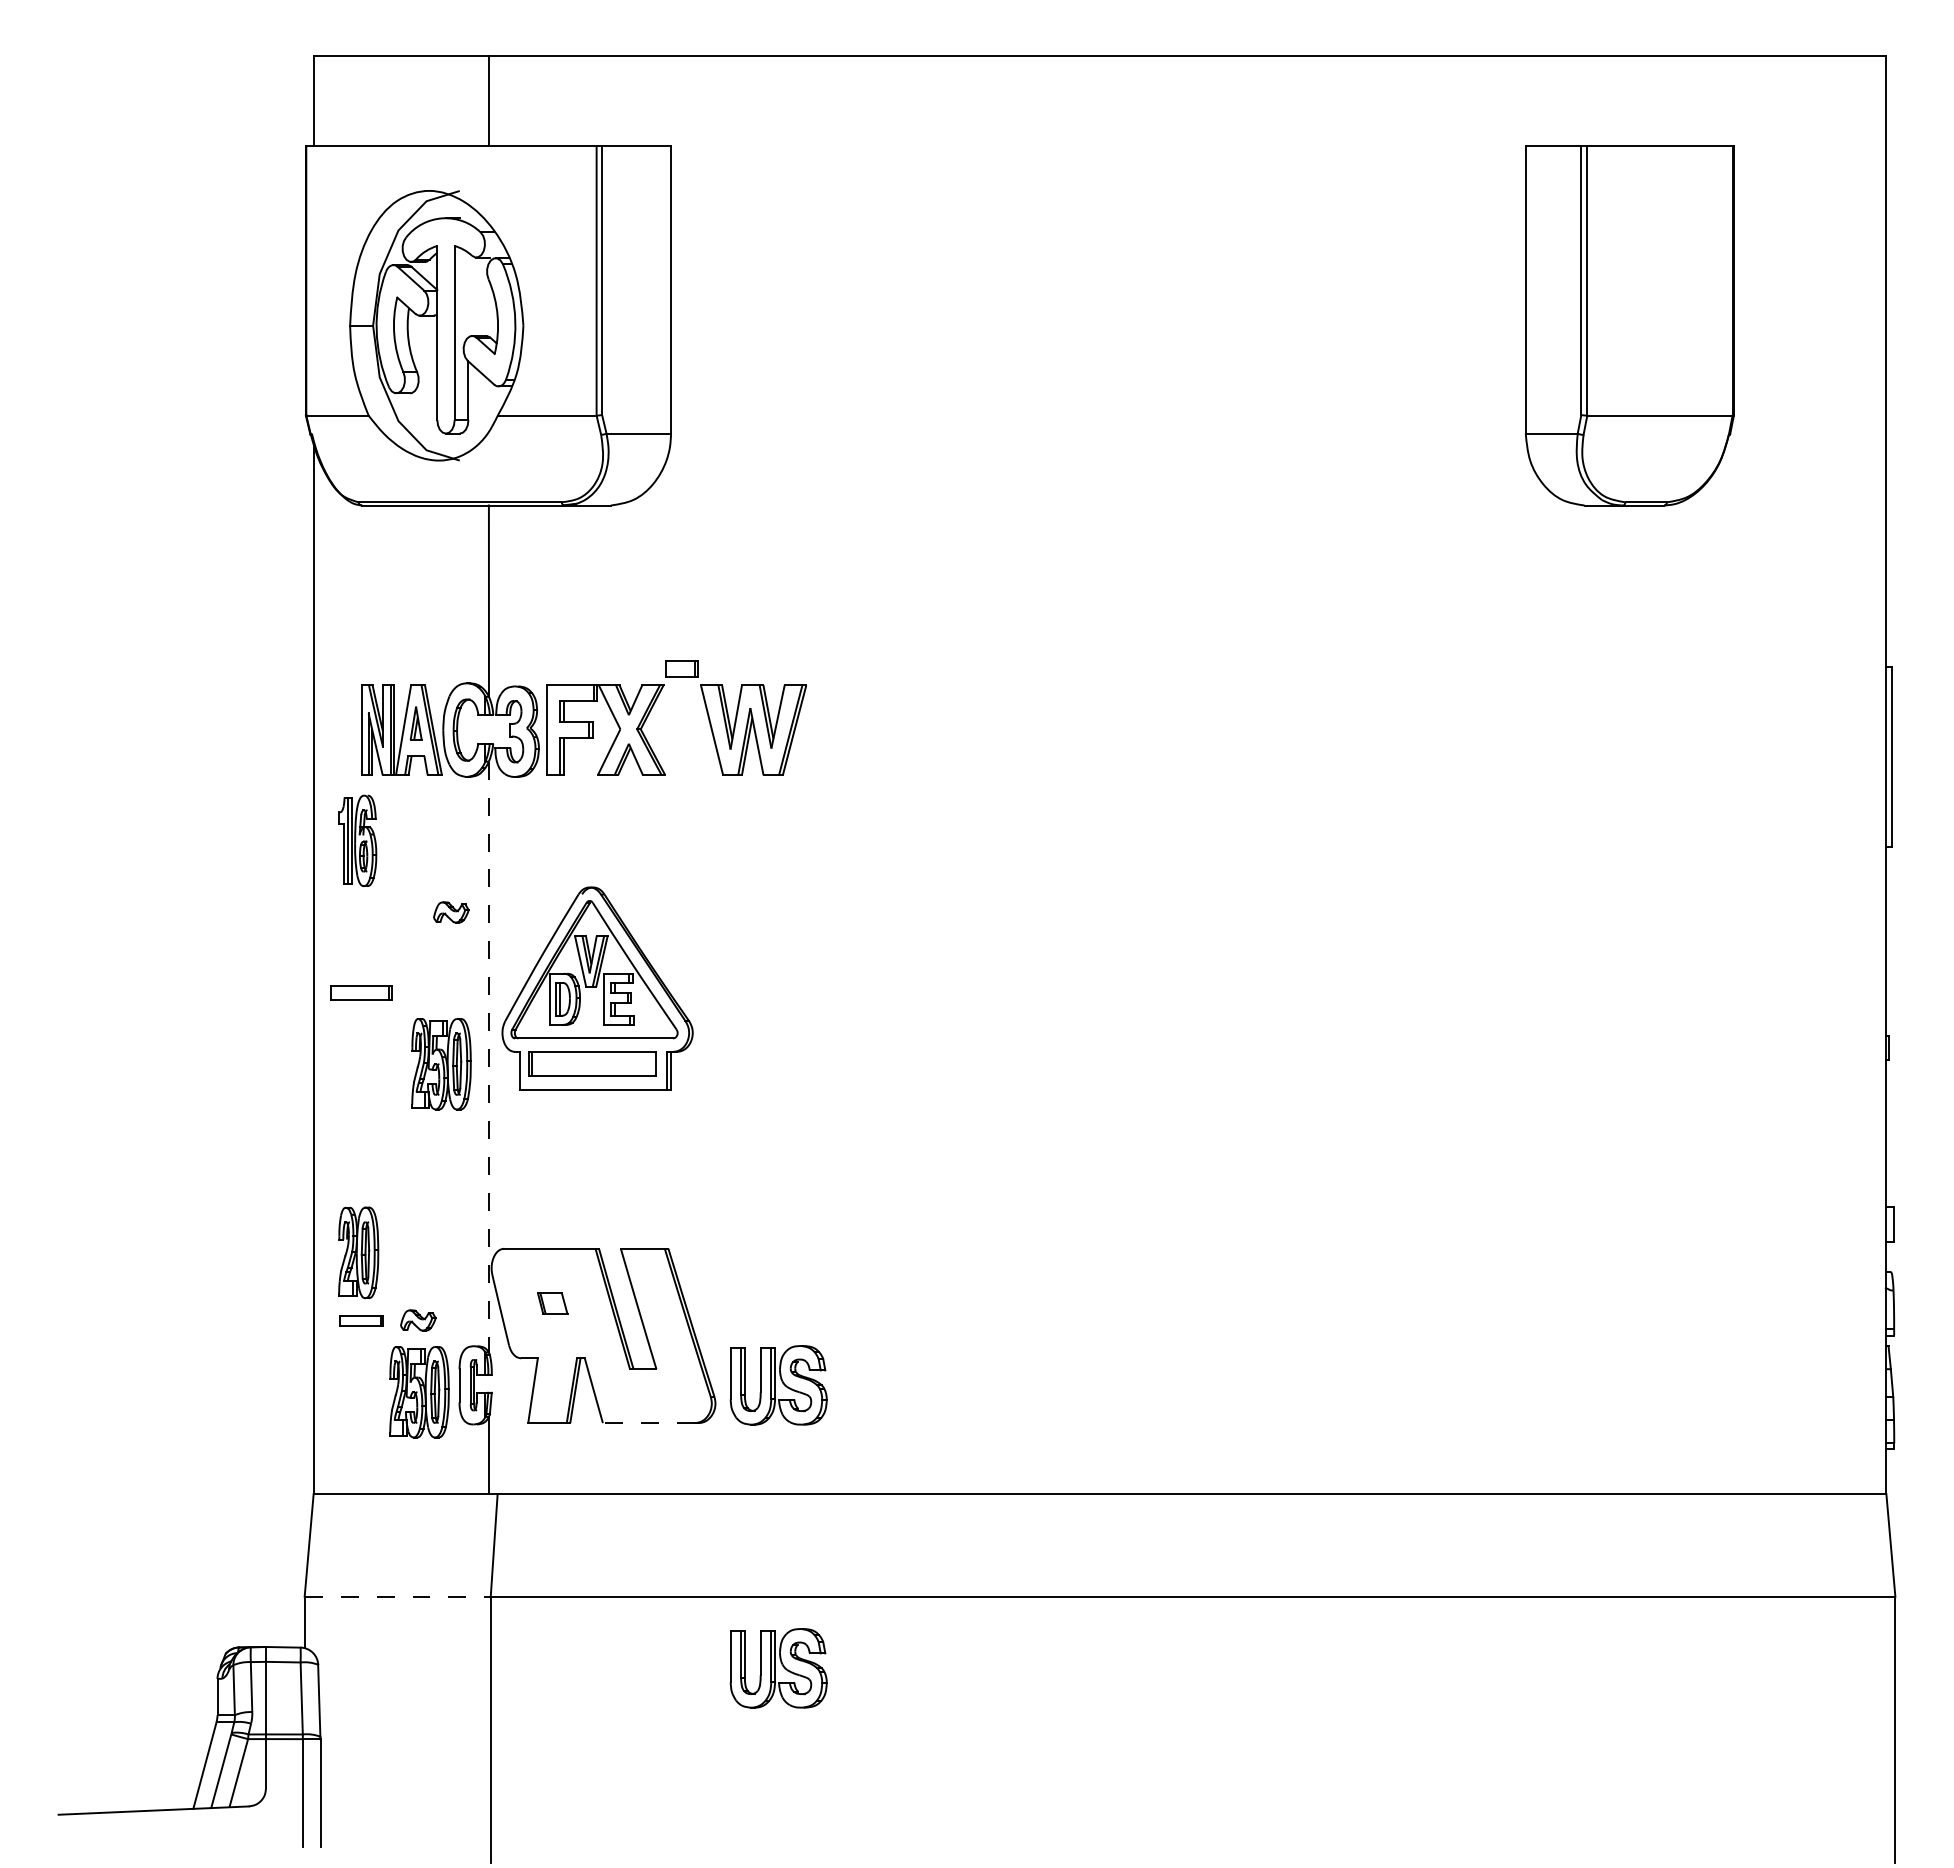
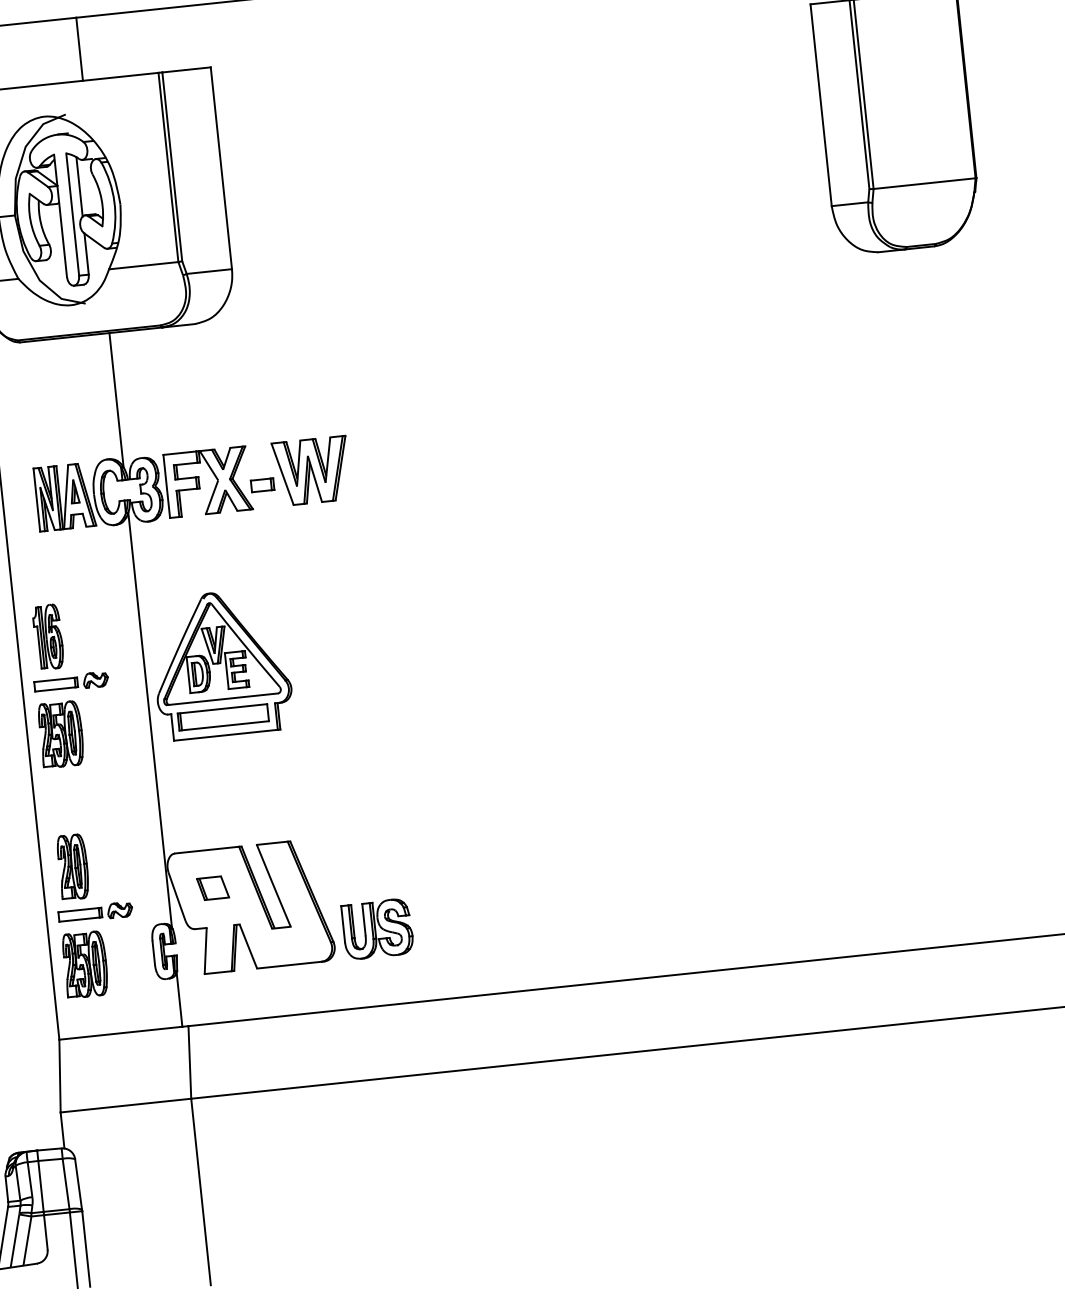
line: (468, 294) -> (79, 186), added
part: (681, 668) -> (262, 485), moved
part: (357, 840) -> (48, 636), moved
part: (451, 912) -> (95, 679), moved
line: (488, 1057) -> (149, 720), dashed -> solid
part: (441, 1064) -> (61, 734), moved
part: (552, 1303) -> (212, 888), size x1.43
part: (361, 1320) -> (80, 914), size x1.43
part: (419, 1392) -> (85, 964), moved
line: (648, 1423) -> (289, 965), dashed -> solid
line: (398, 1596) -> (126, 1105), dashed -> solid
part: (778, 1668) -> (398, 1127), removed

